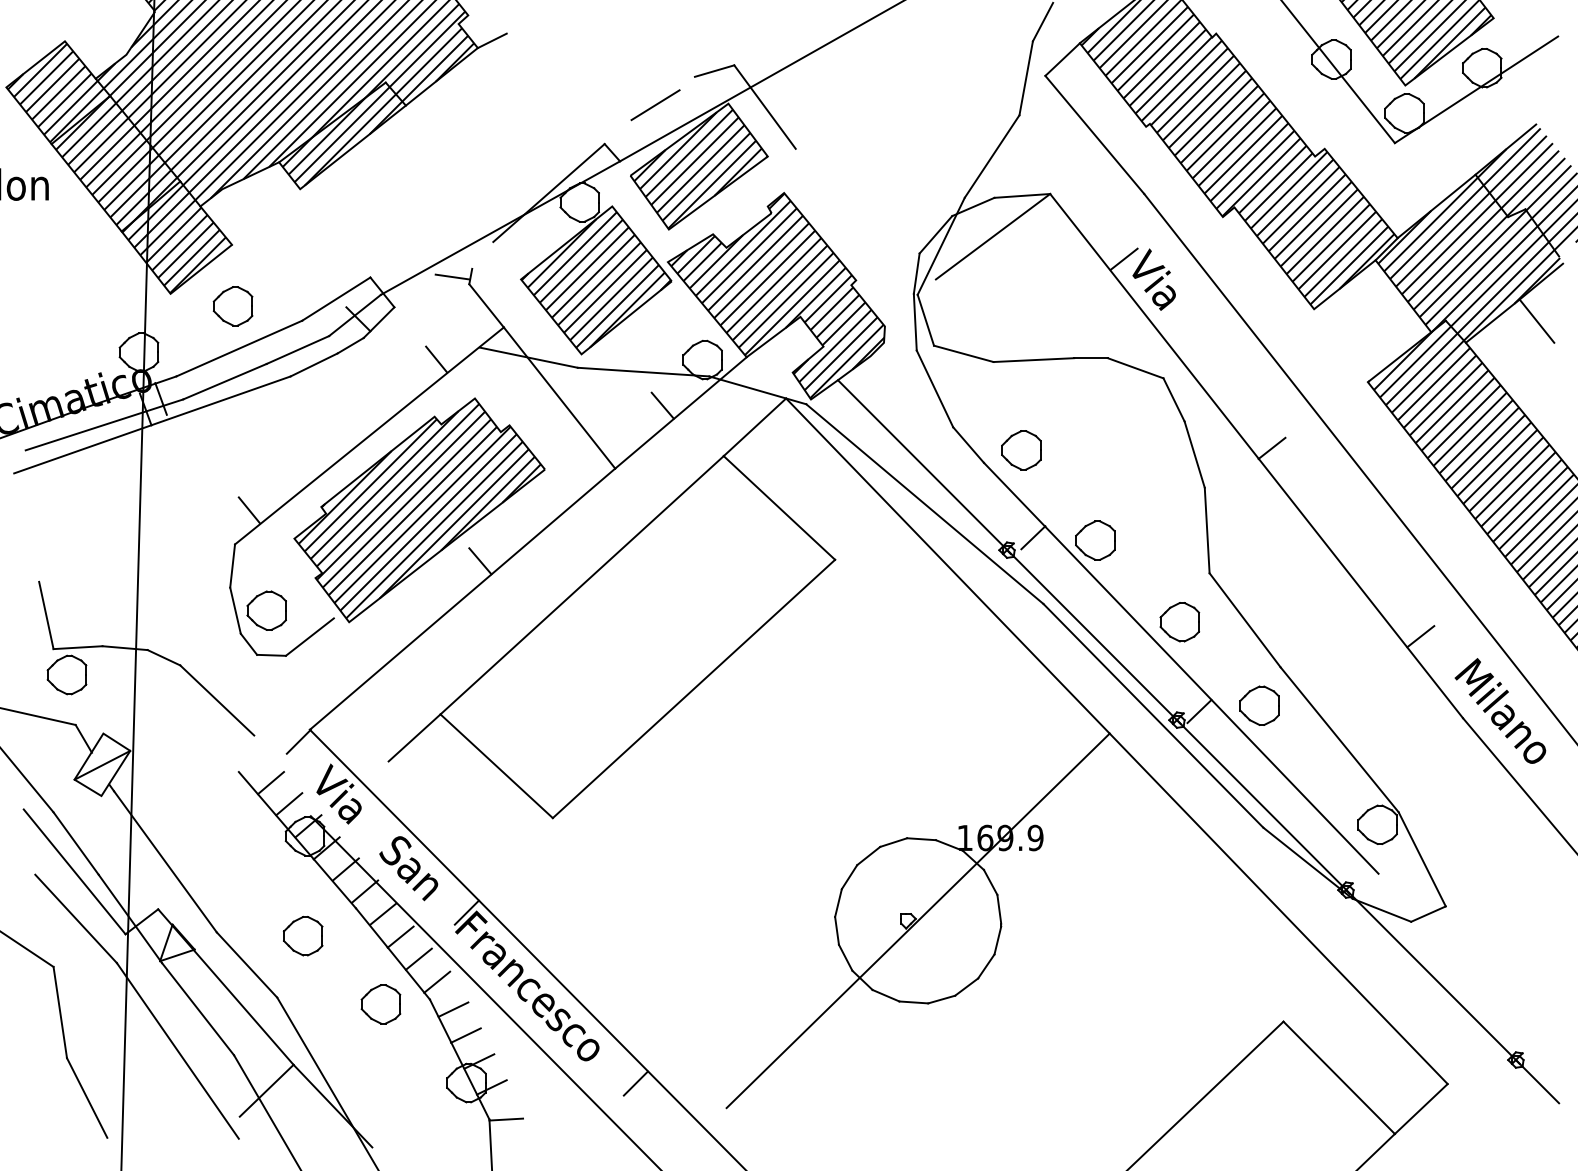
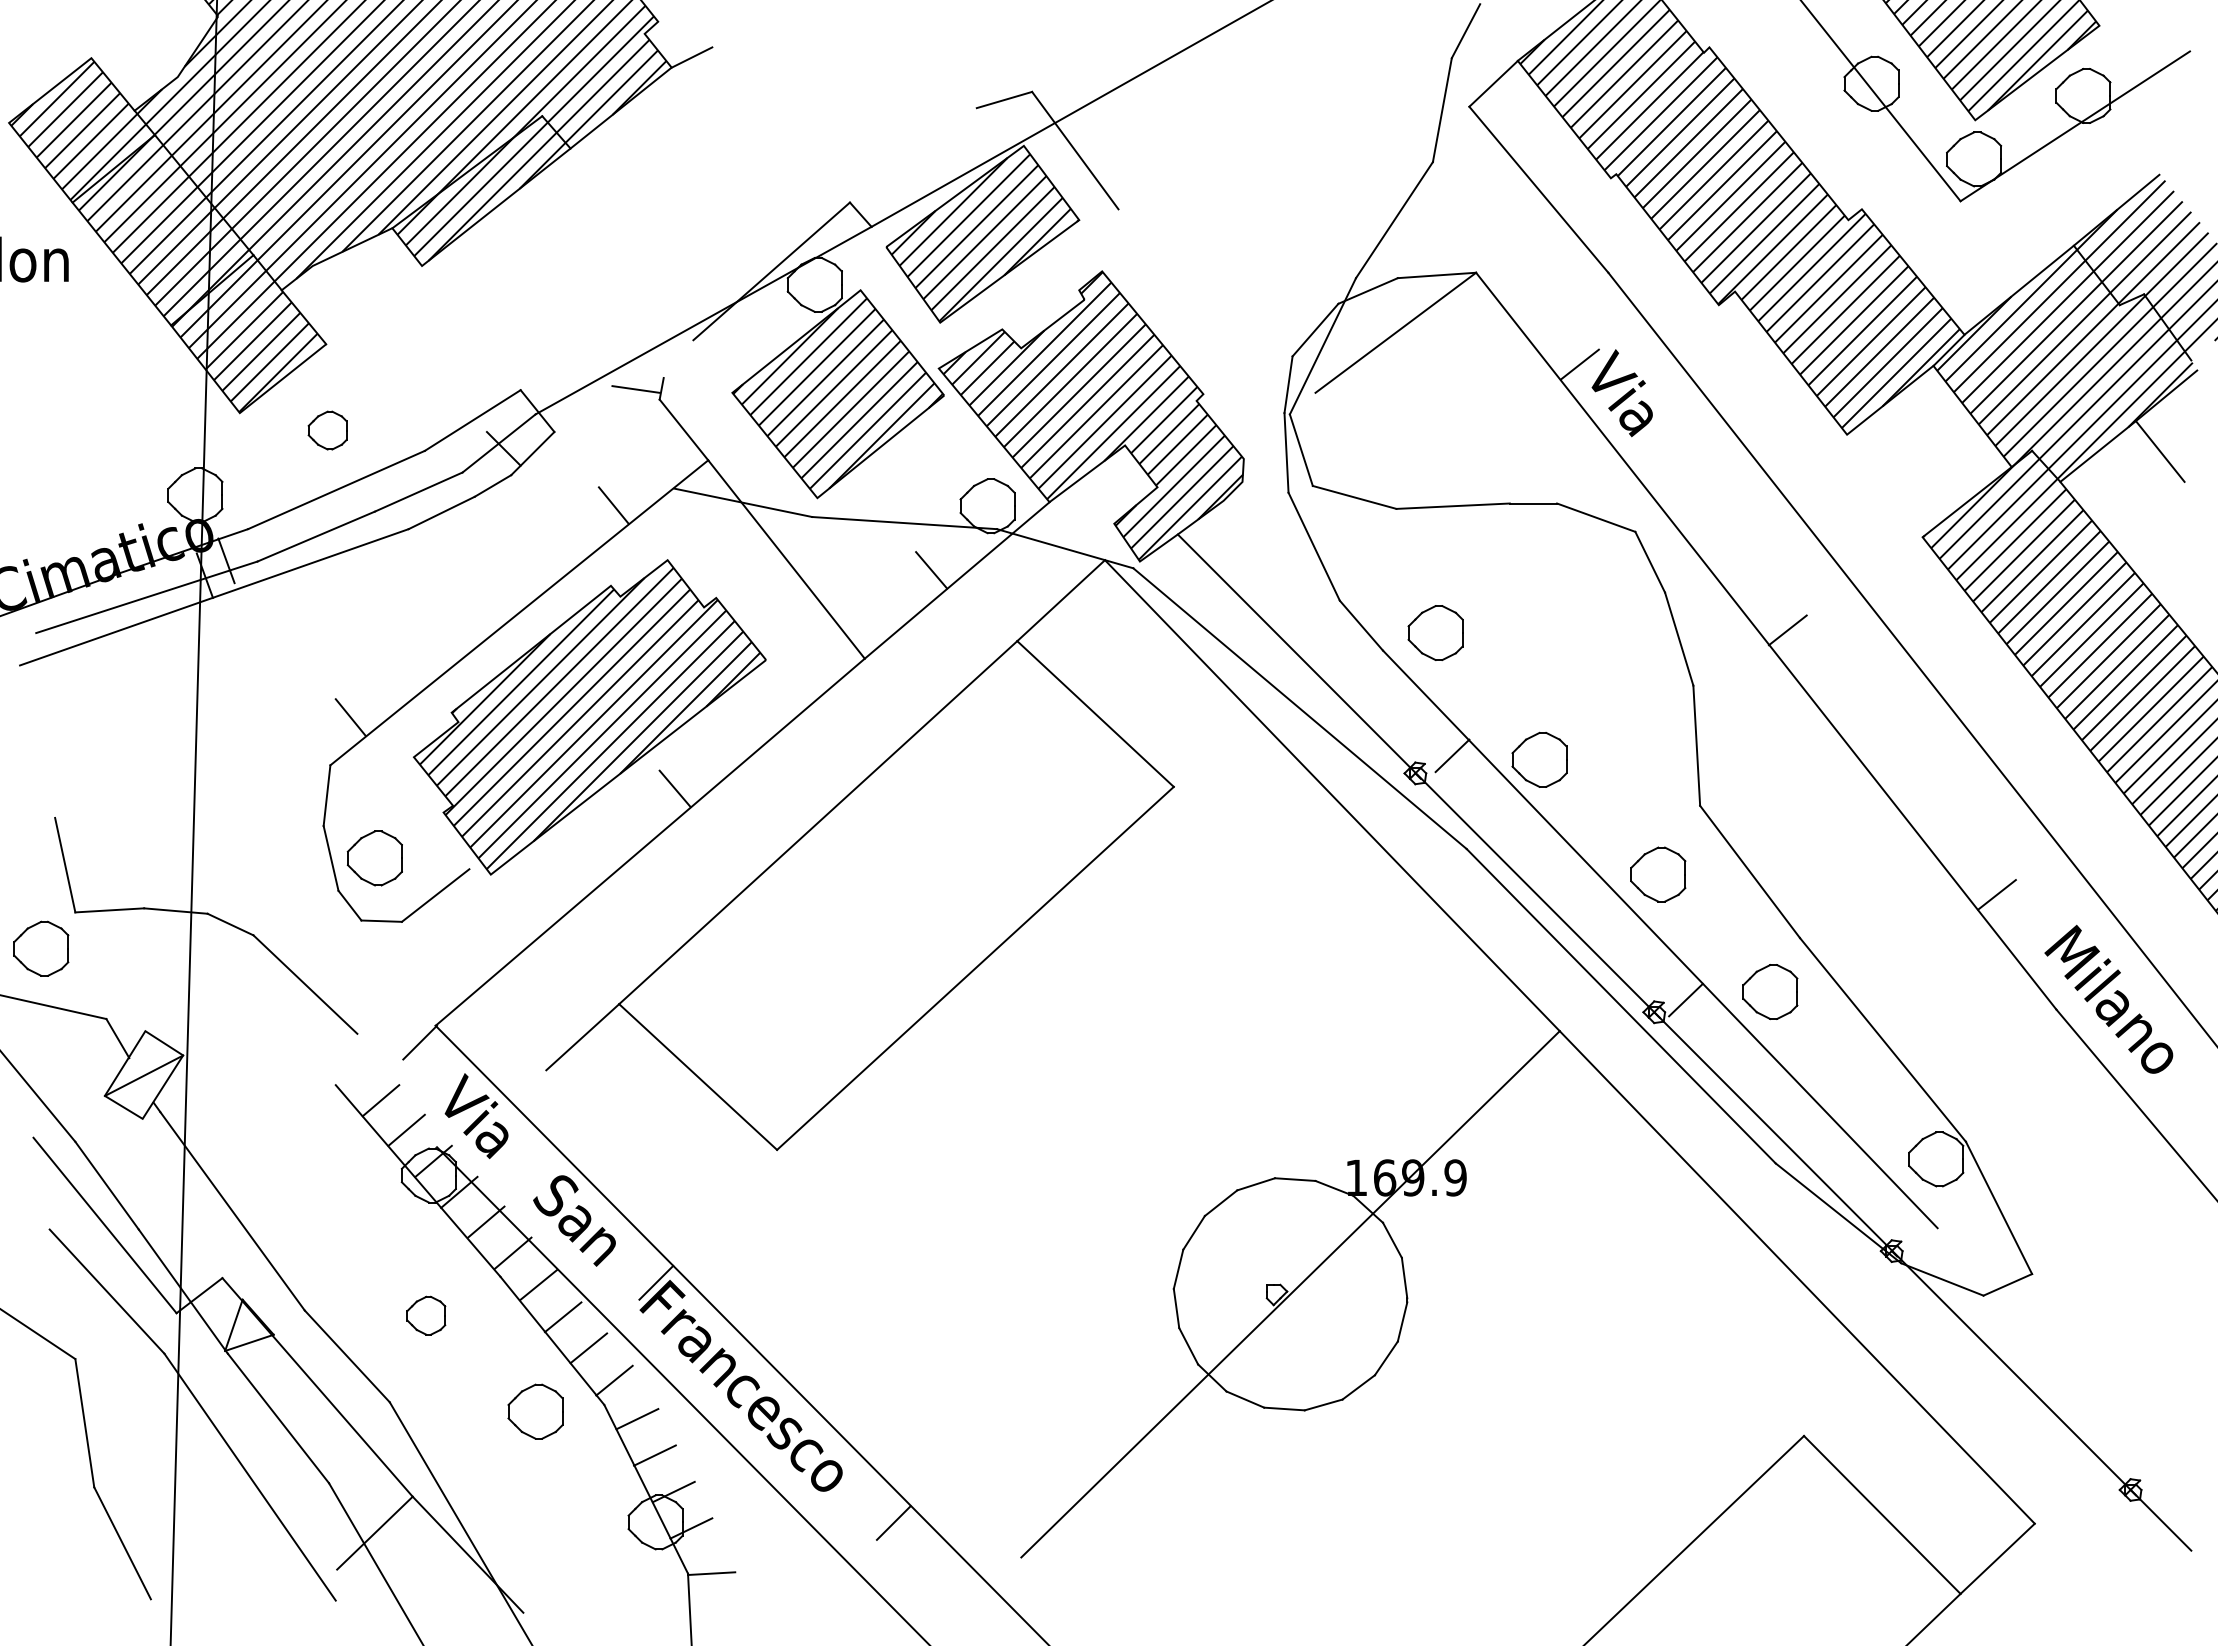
line: (655, 104) -> (921, 147), removed
part: (232, 306) -> (327, 430), size x0.7
part: (67, 674) -> (41, 948), moved
part: (303, 935) -> (426, 1315), size x0.7

